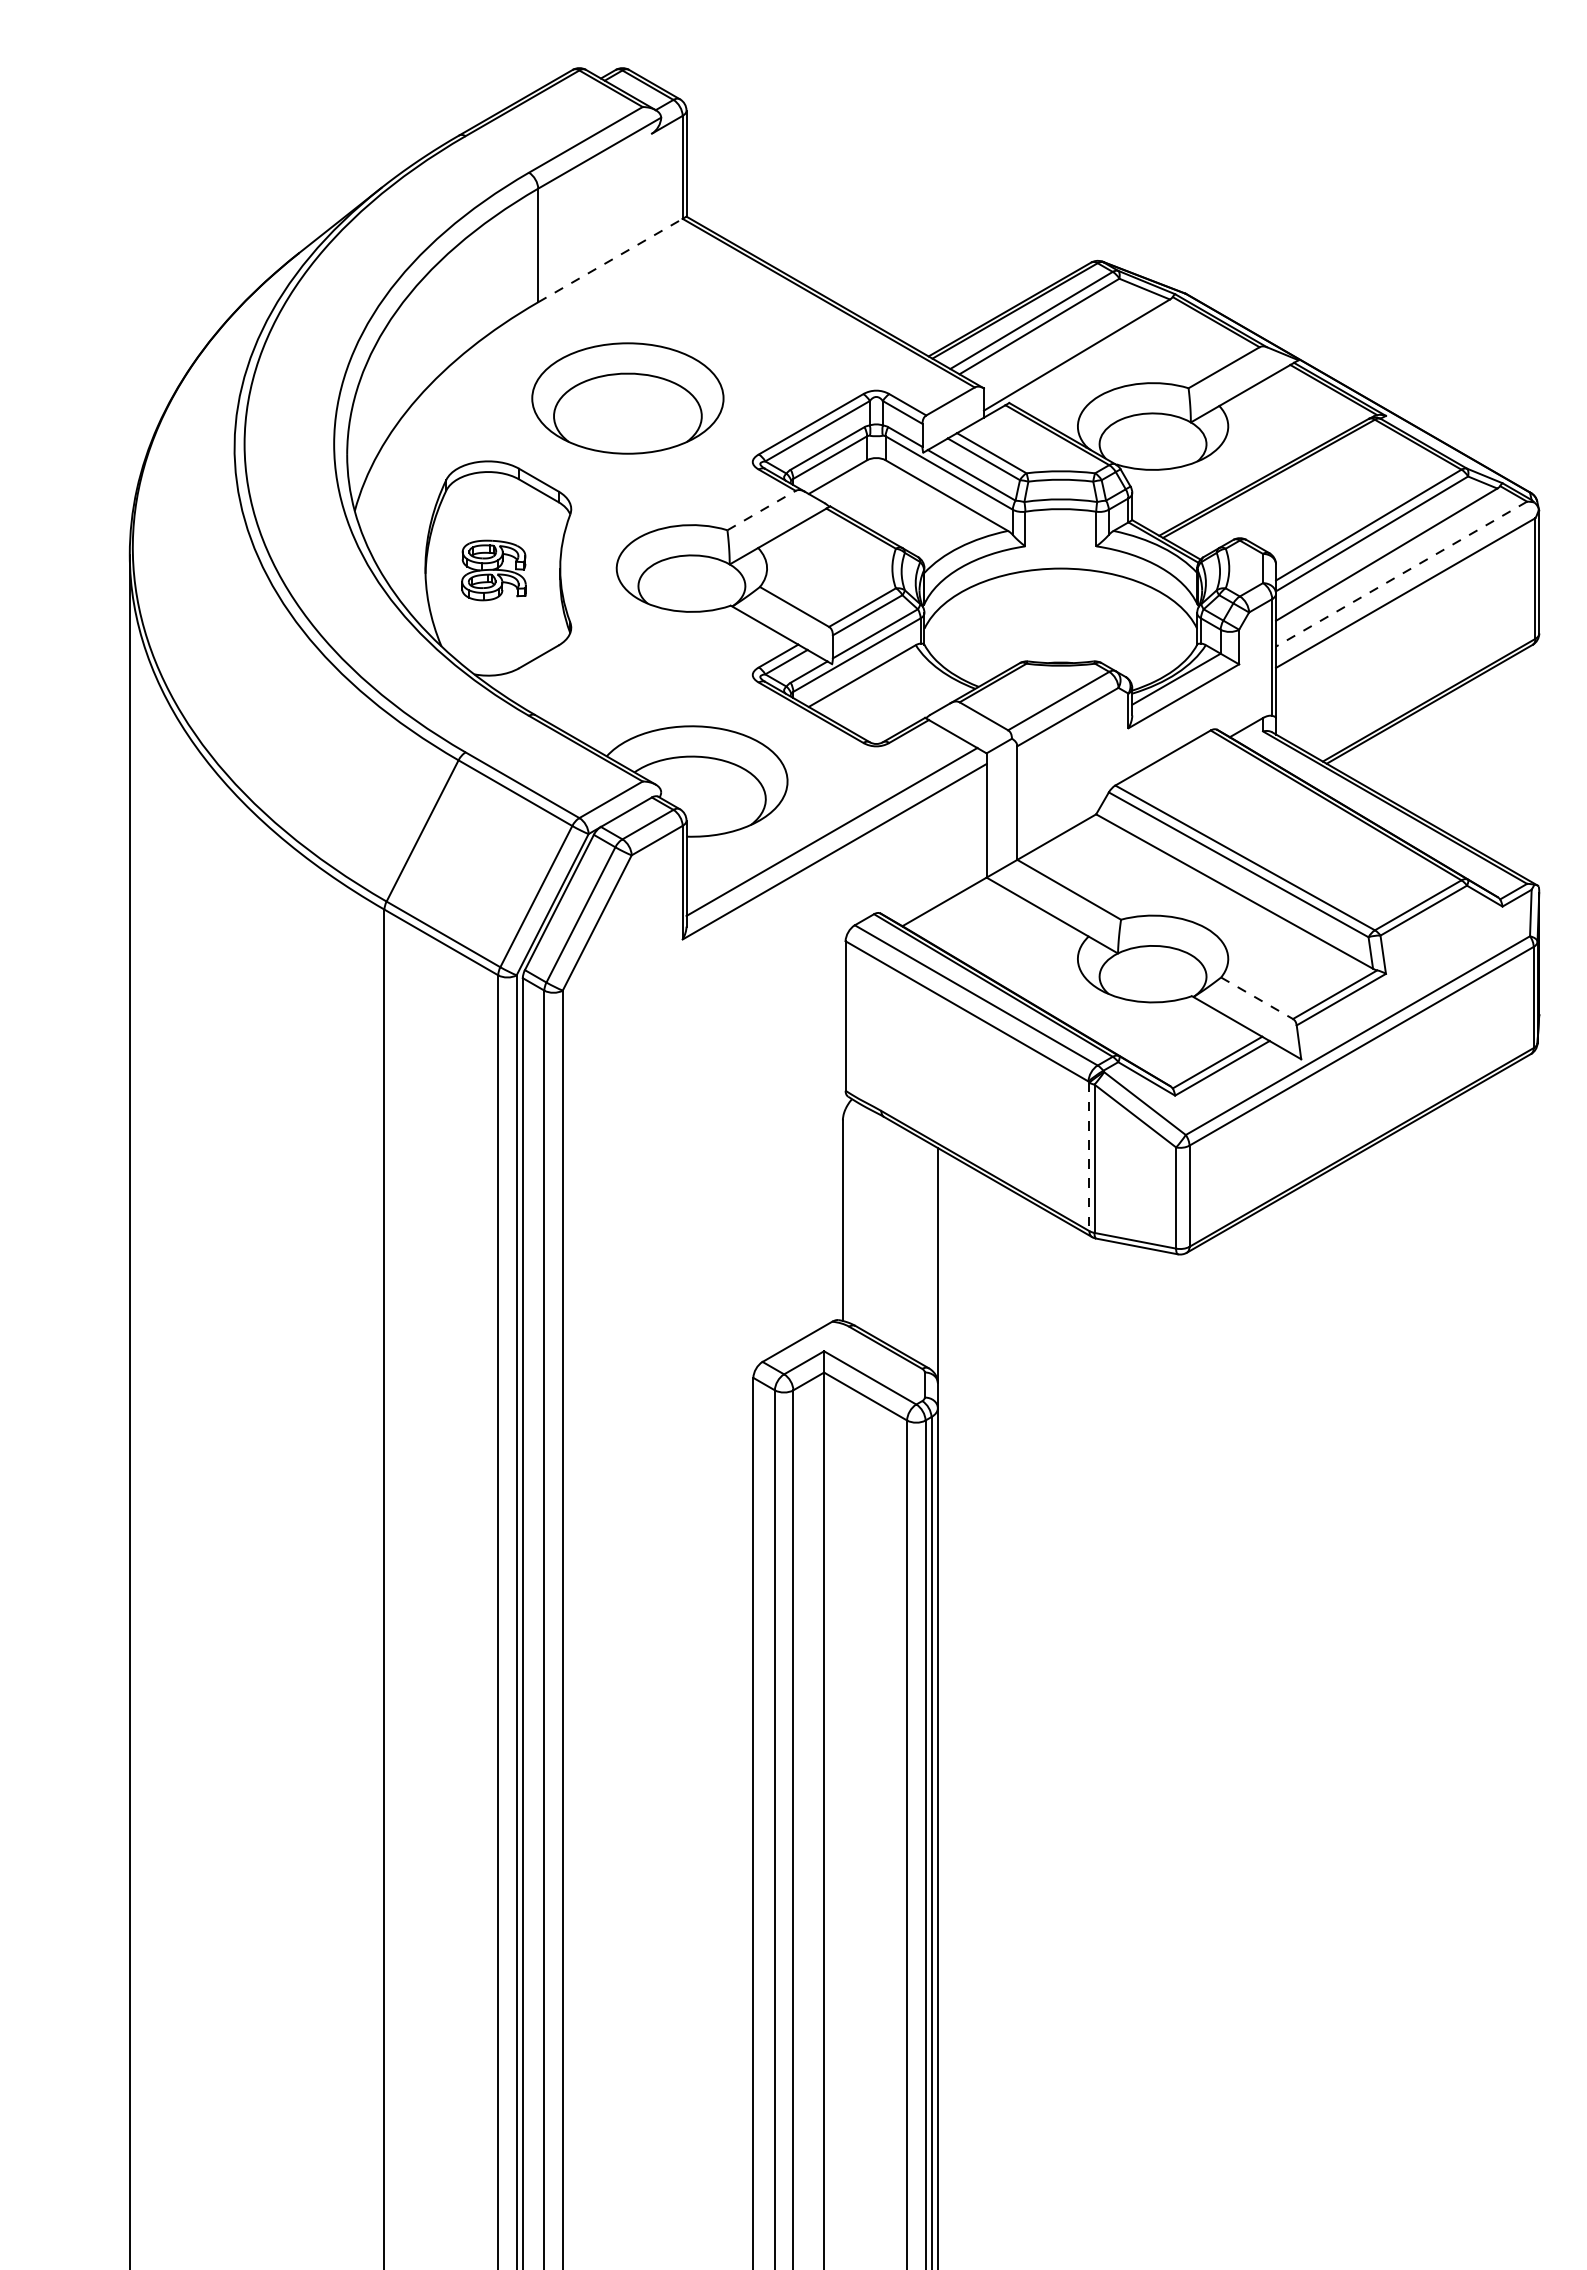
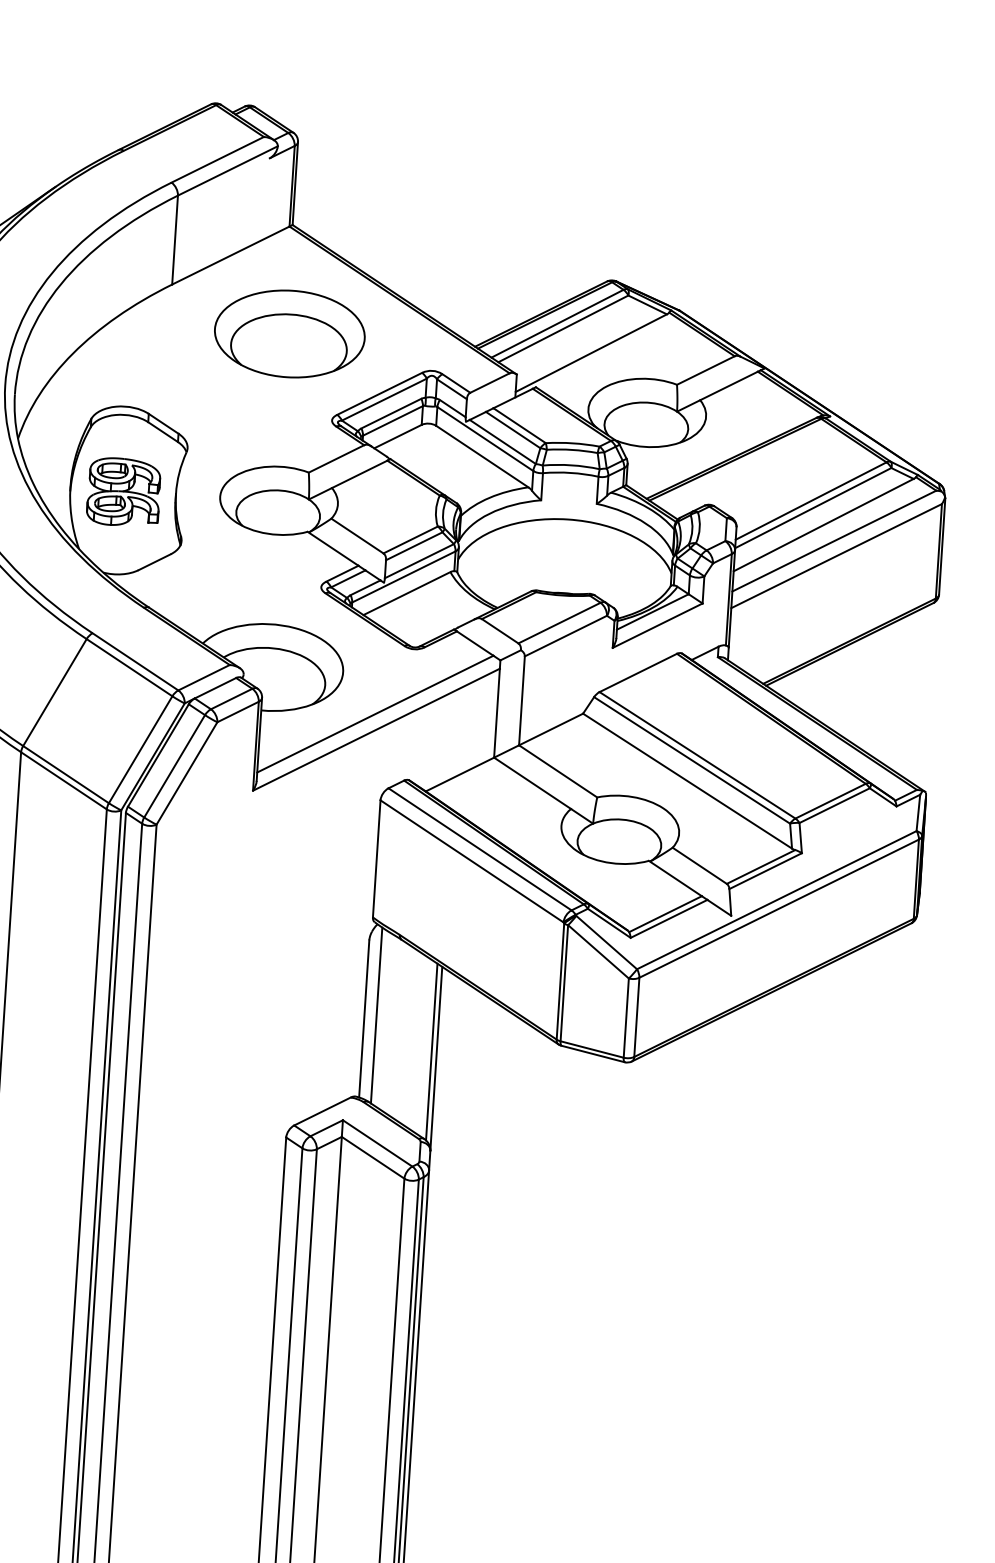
line: (610, 260) -> (230, 255), dashed -> solid
part: (627, 398) -> (289, 333), moved
line: (762, 510) -> (337, 458), dashed -> solid
part: (493, 570) -> (123, 492), size x1.43
line: (1401, 574) -> (834, 541), dashed -> solid
line: (1257, 998) -> (700, 866), dashed -> solid
line: (1089, 1157) -> (560, 981), dashed -> solid
line: (858, 1215) -> (376, 1015), added
line: (931, 1257) -> (431, 1052), added

